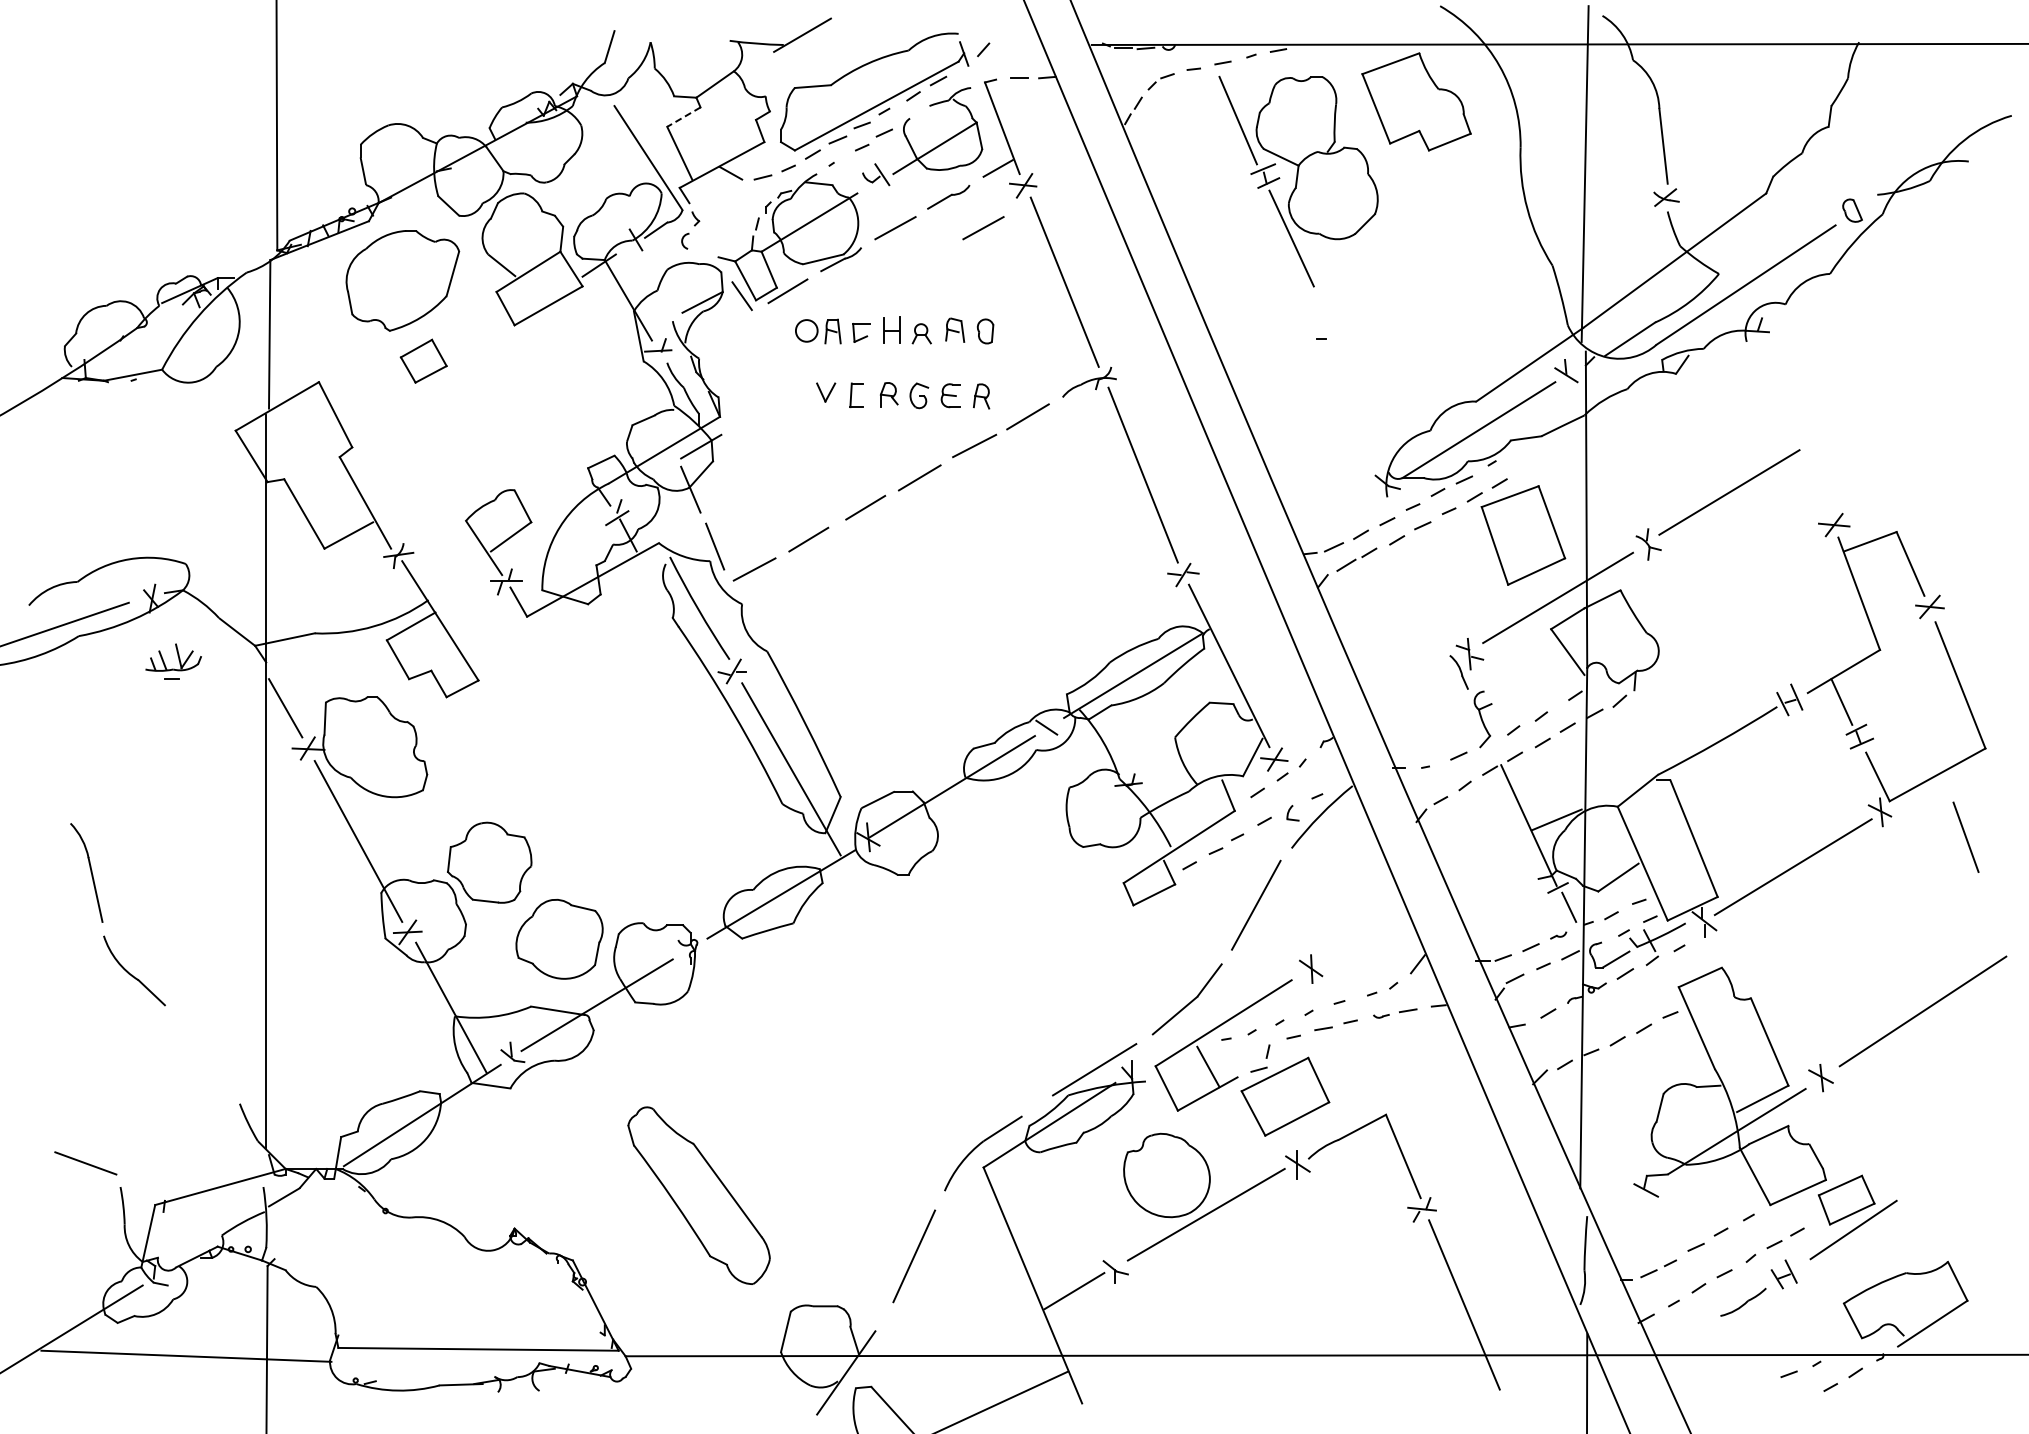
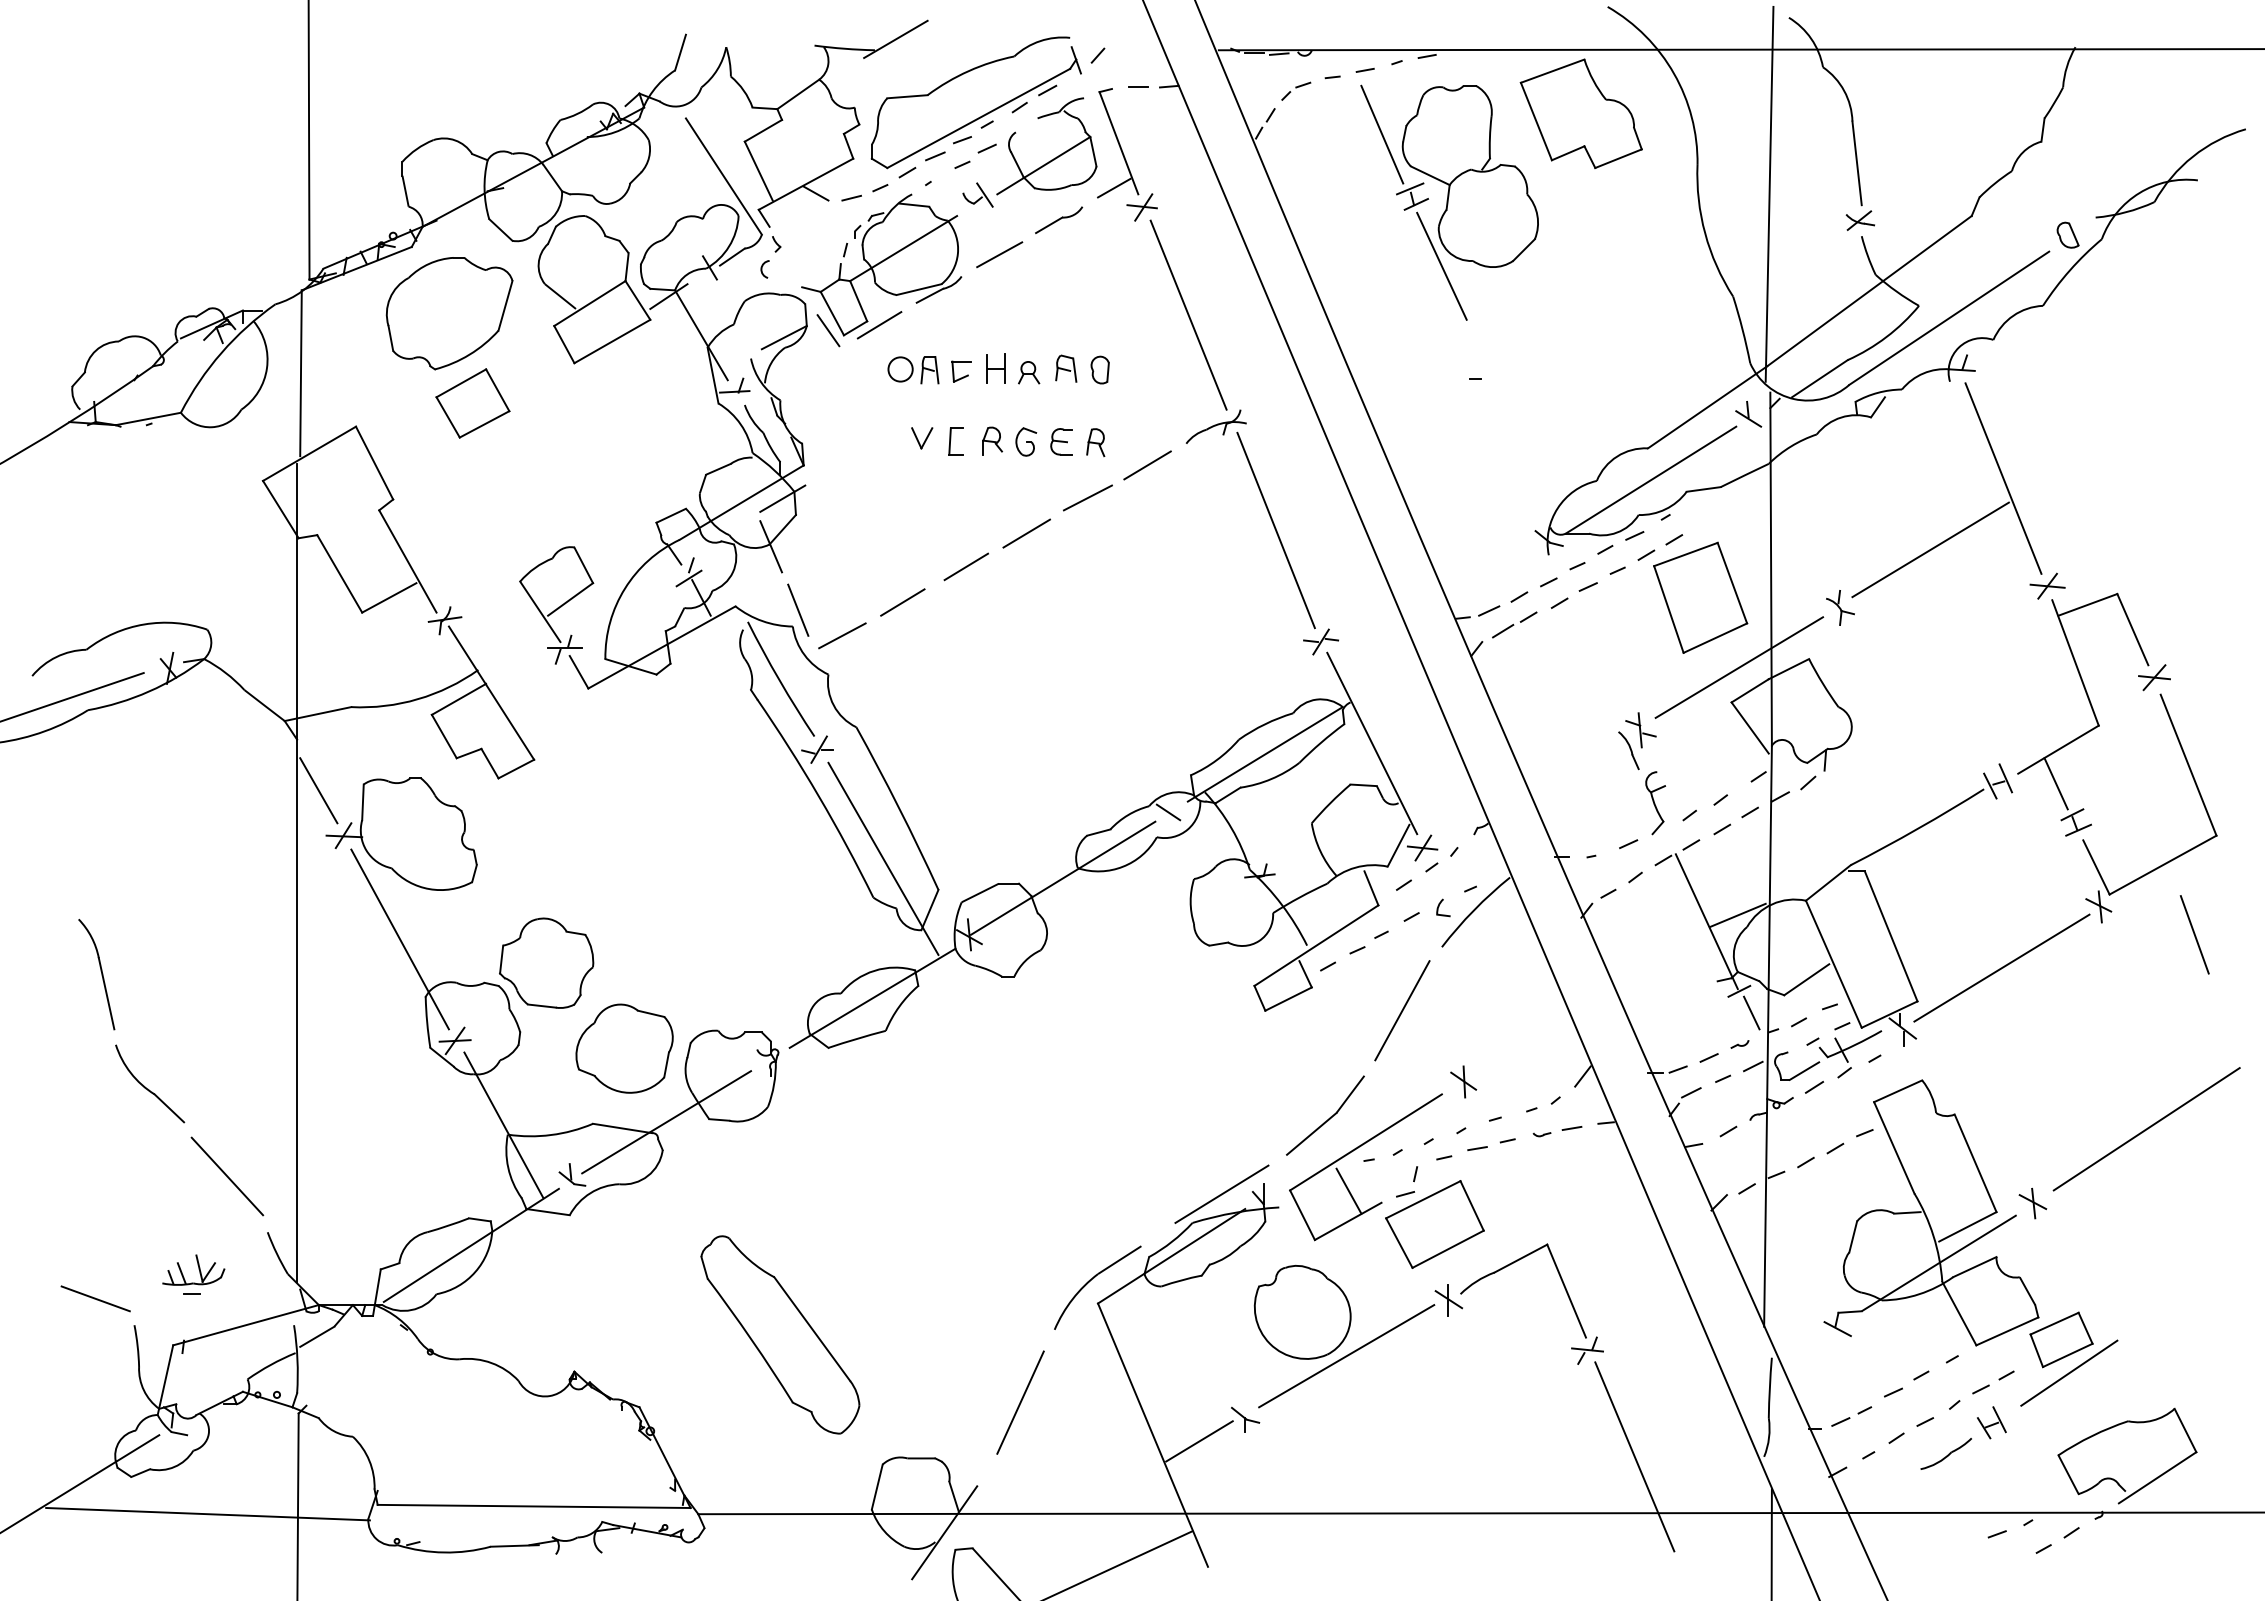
line: (683, 117) -> (762, 131), dashed -> solid
line: (983, 228) -> (1097, 255), removed
part: (423, 360) -> (472, 402), size x1.43
line: (1794, 428) -> (2003, 478), added
part: (173, 661) -> (193, 1274), moved
line: (203, 1053) -> (227, 1176), added

